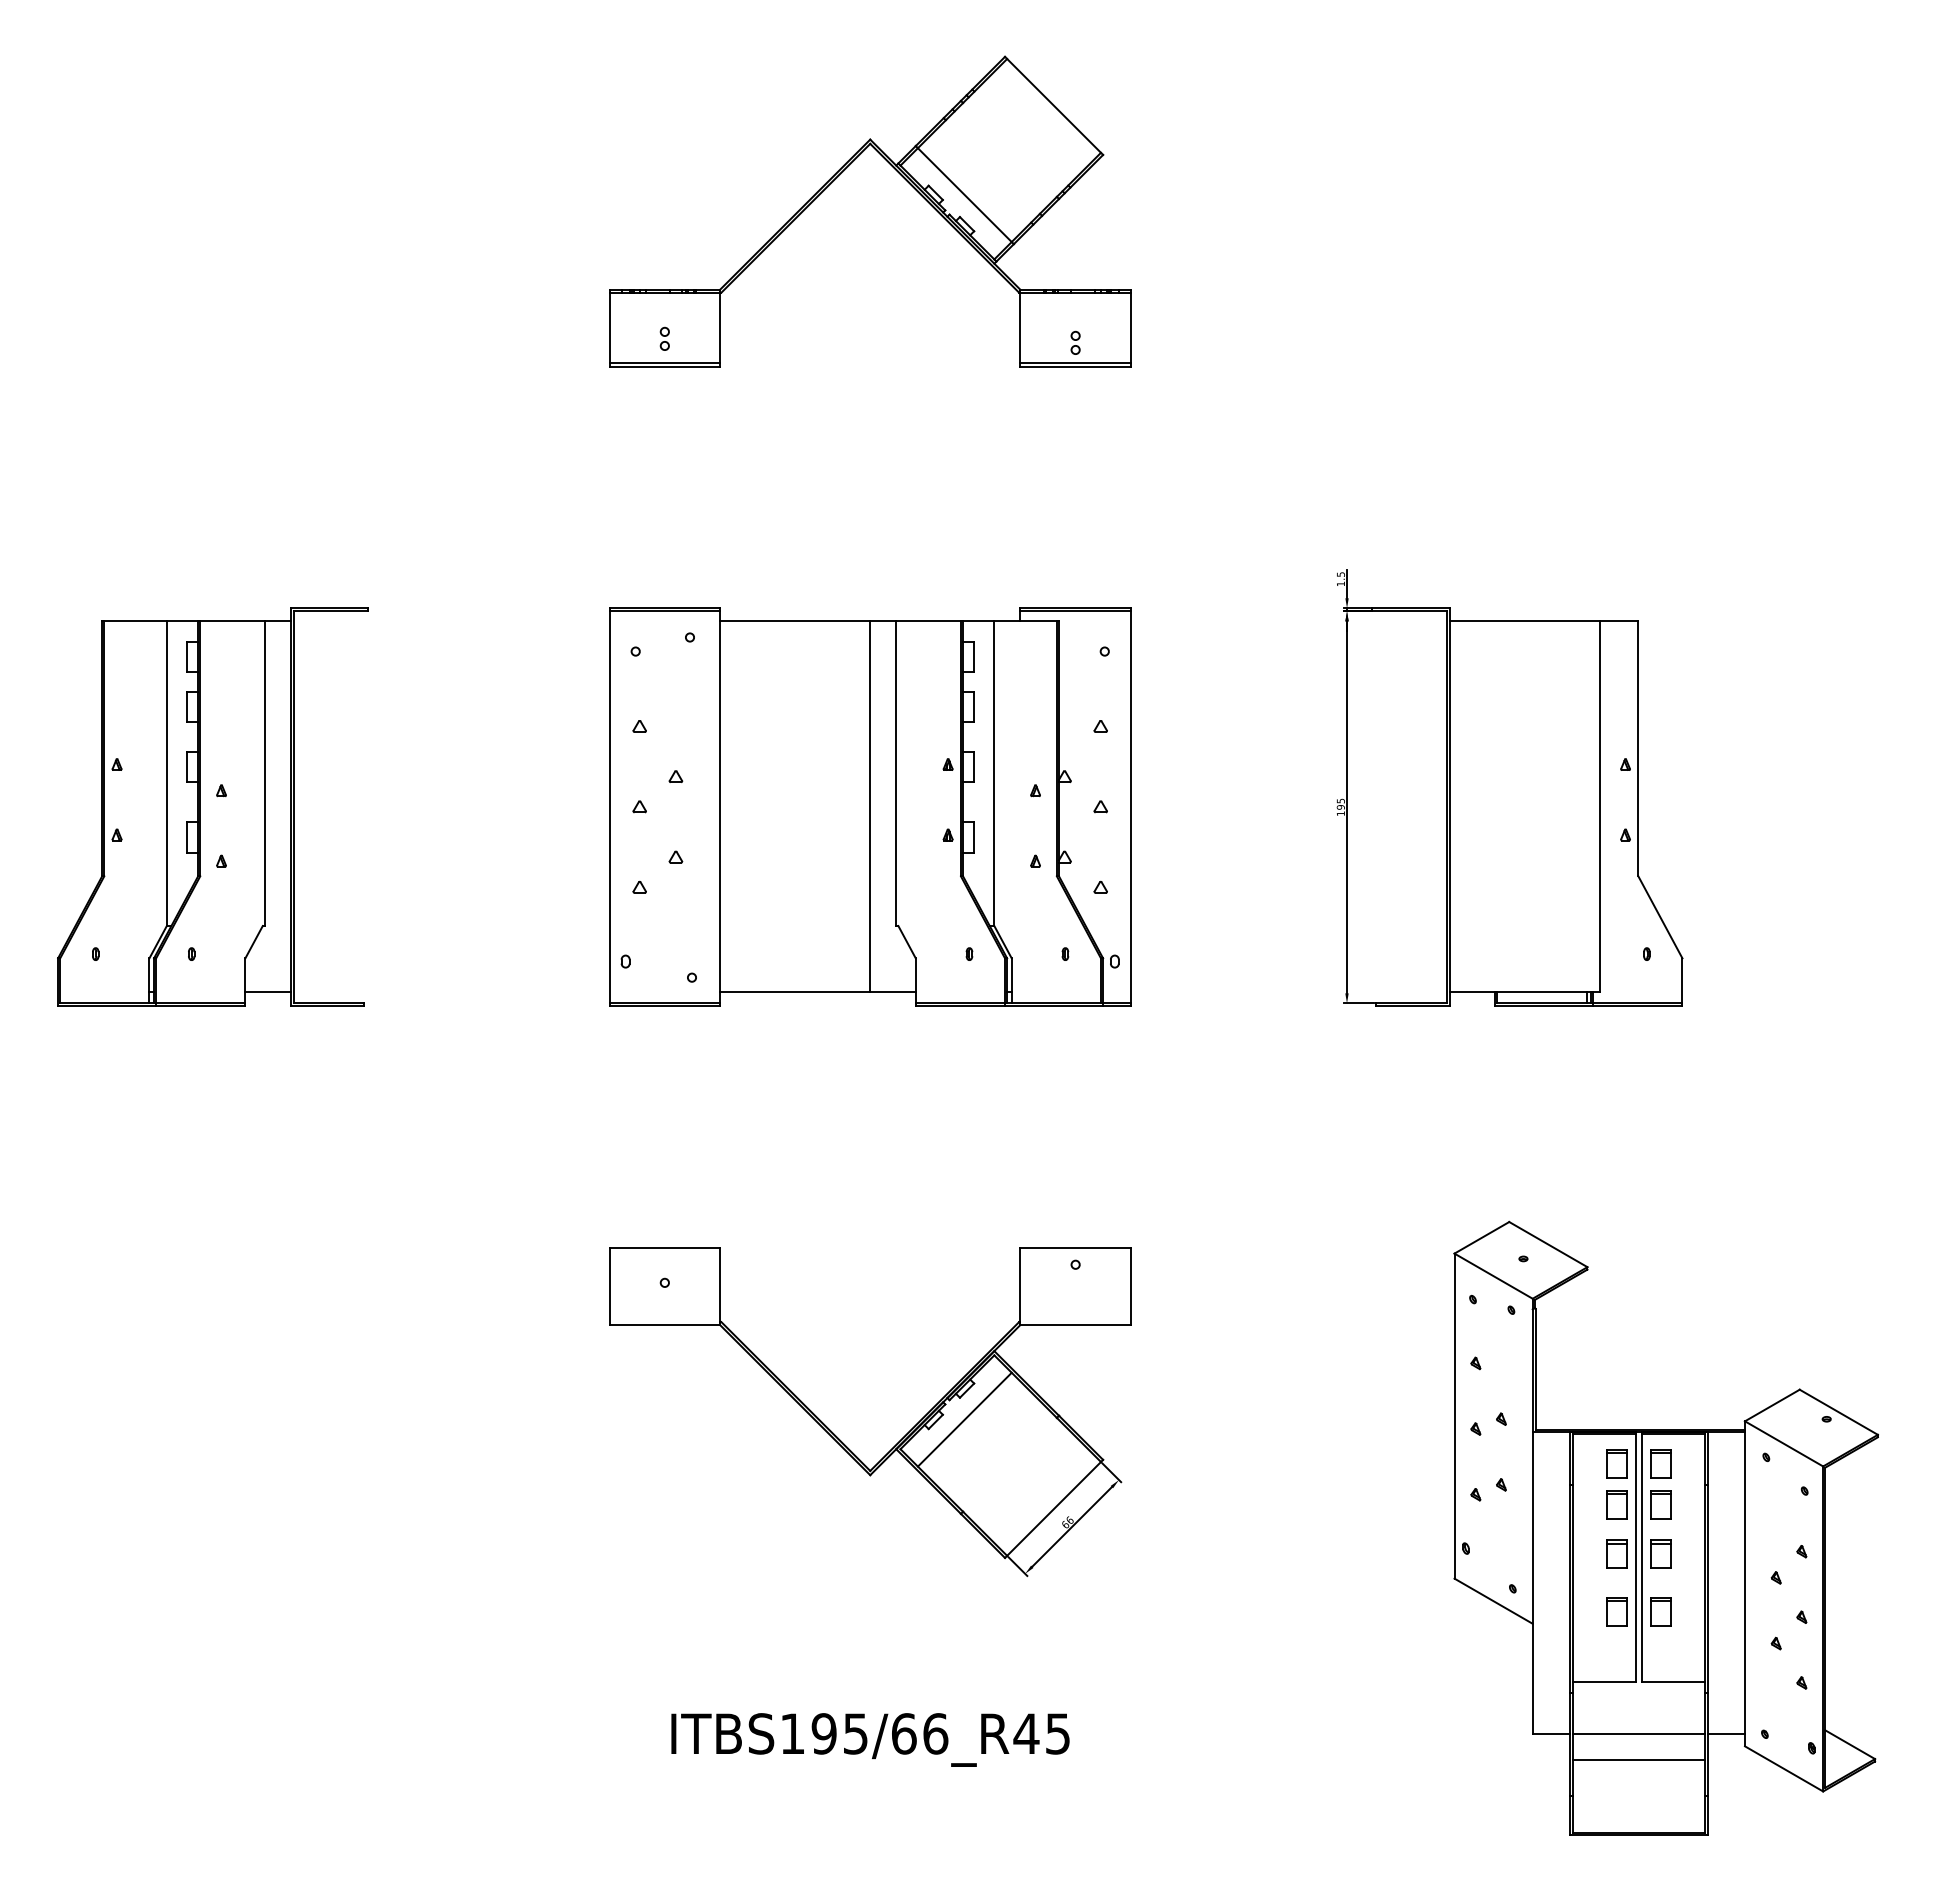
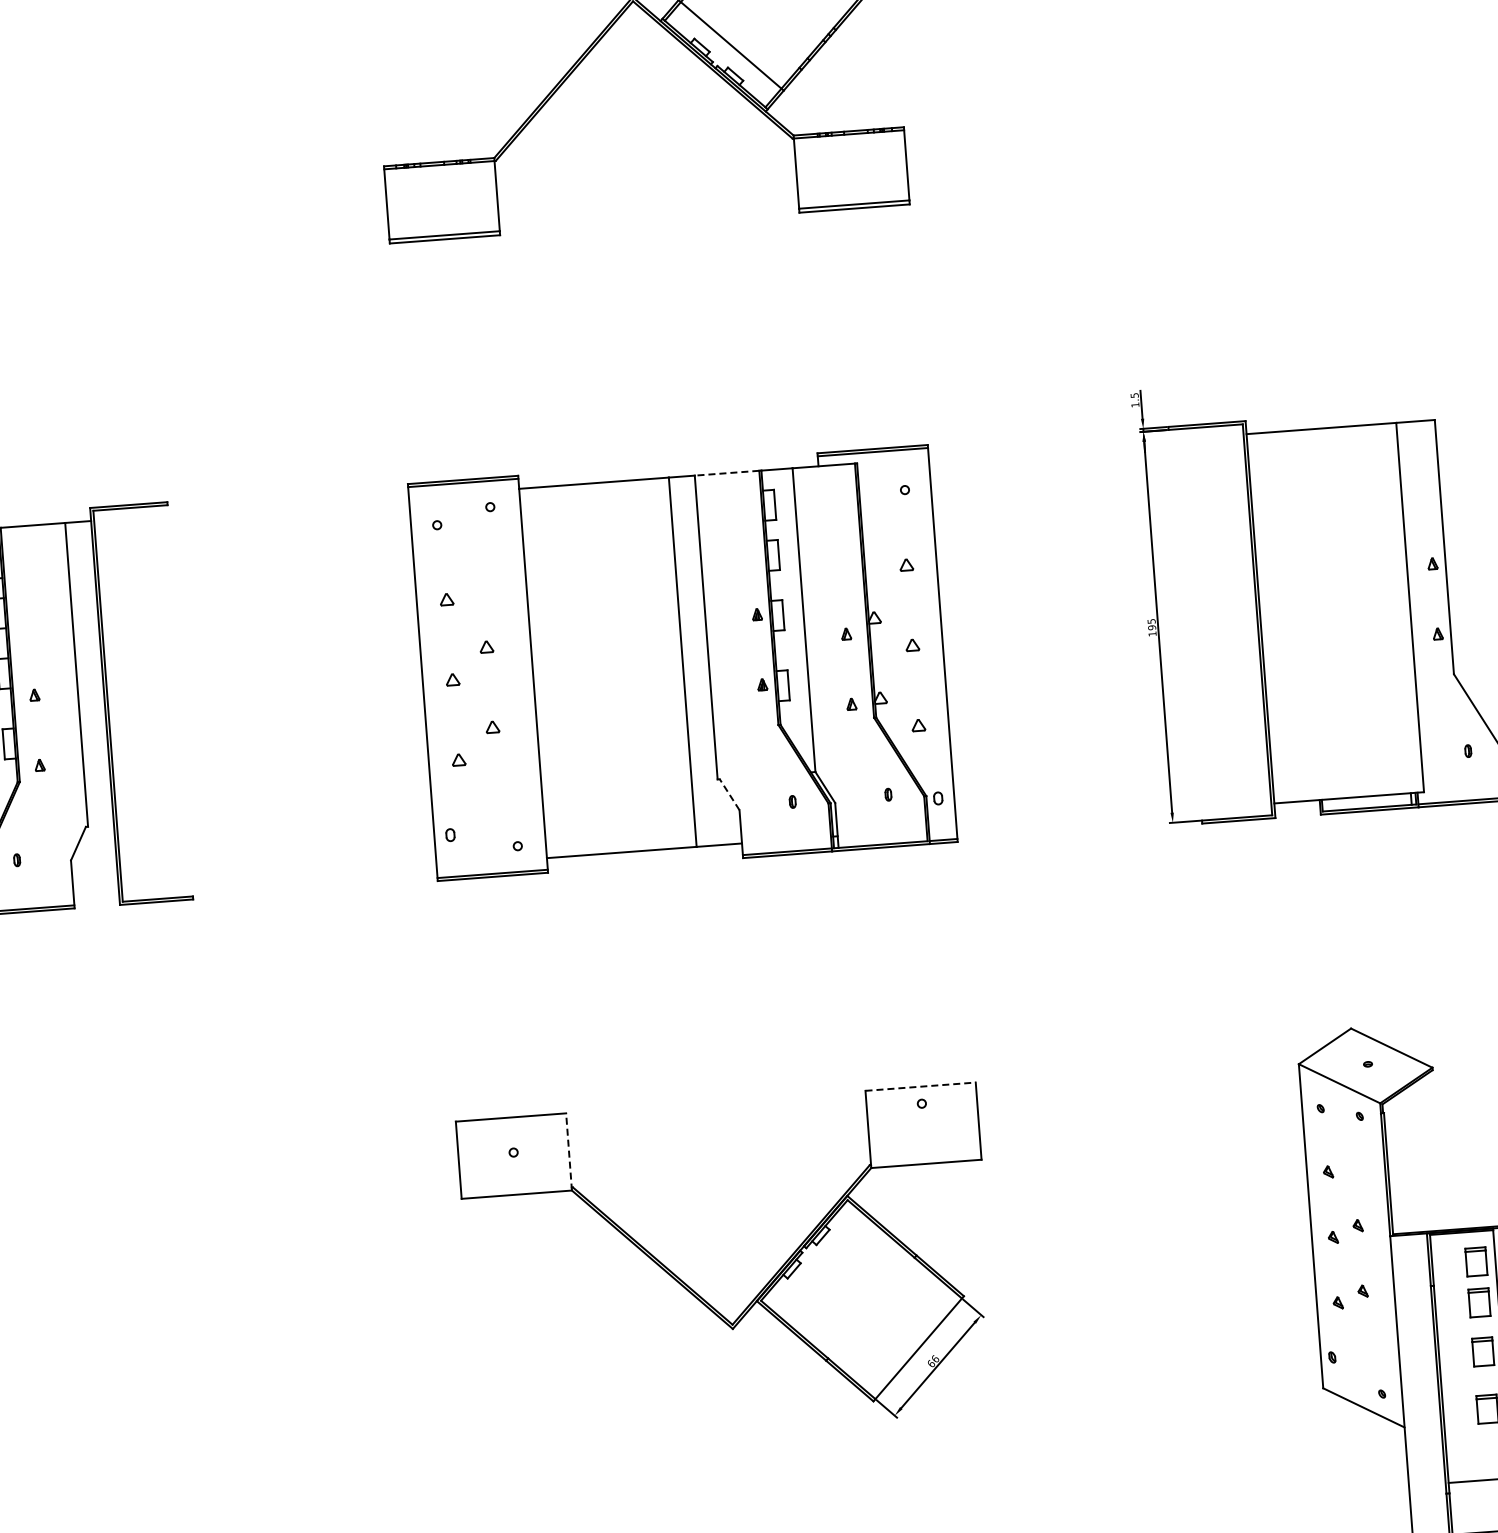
part: (664, 338) -> (442, 210), removed
part: (1075, 342) -> (852, 184), removed
line: (928, 621) -> (726, 473), solid -> dashed
line: (906, 941) -> (728, 794), solid -> dashed
line: (267, 991) -> (95, 891), removed
line: (1076, 1247) -> (921, 1086), solid -> dashed
line: (720, 1286) -> (569, 1152), solid -> dashed
line: (964, 1419) -> (822, 1266), removed

